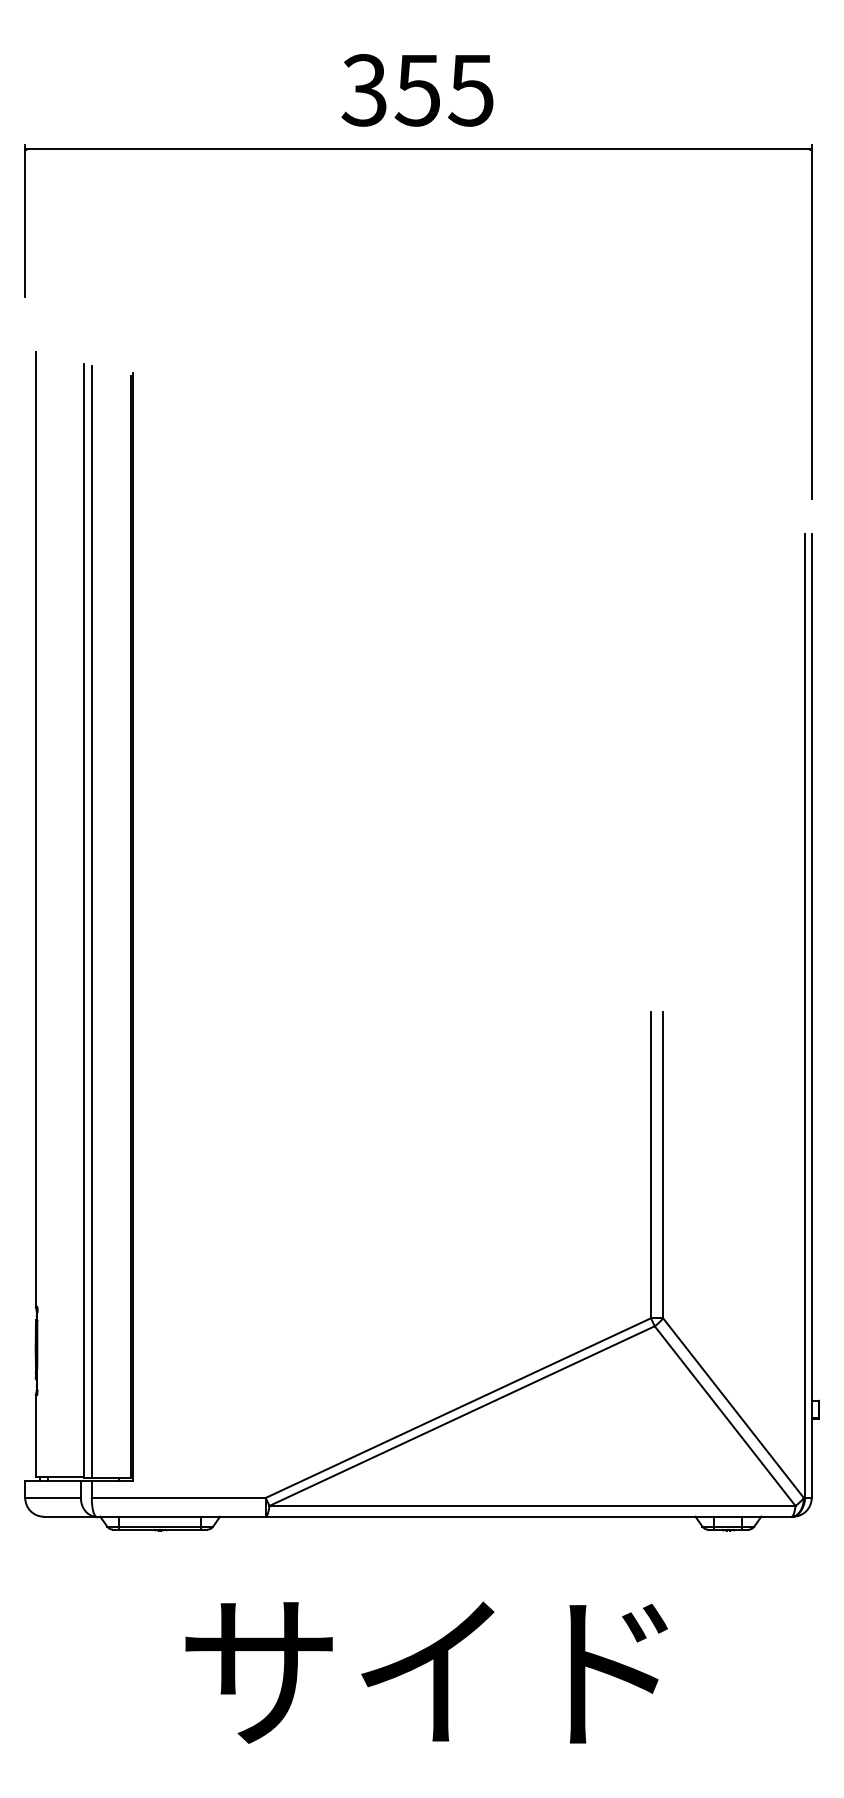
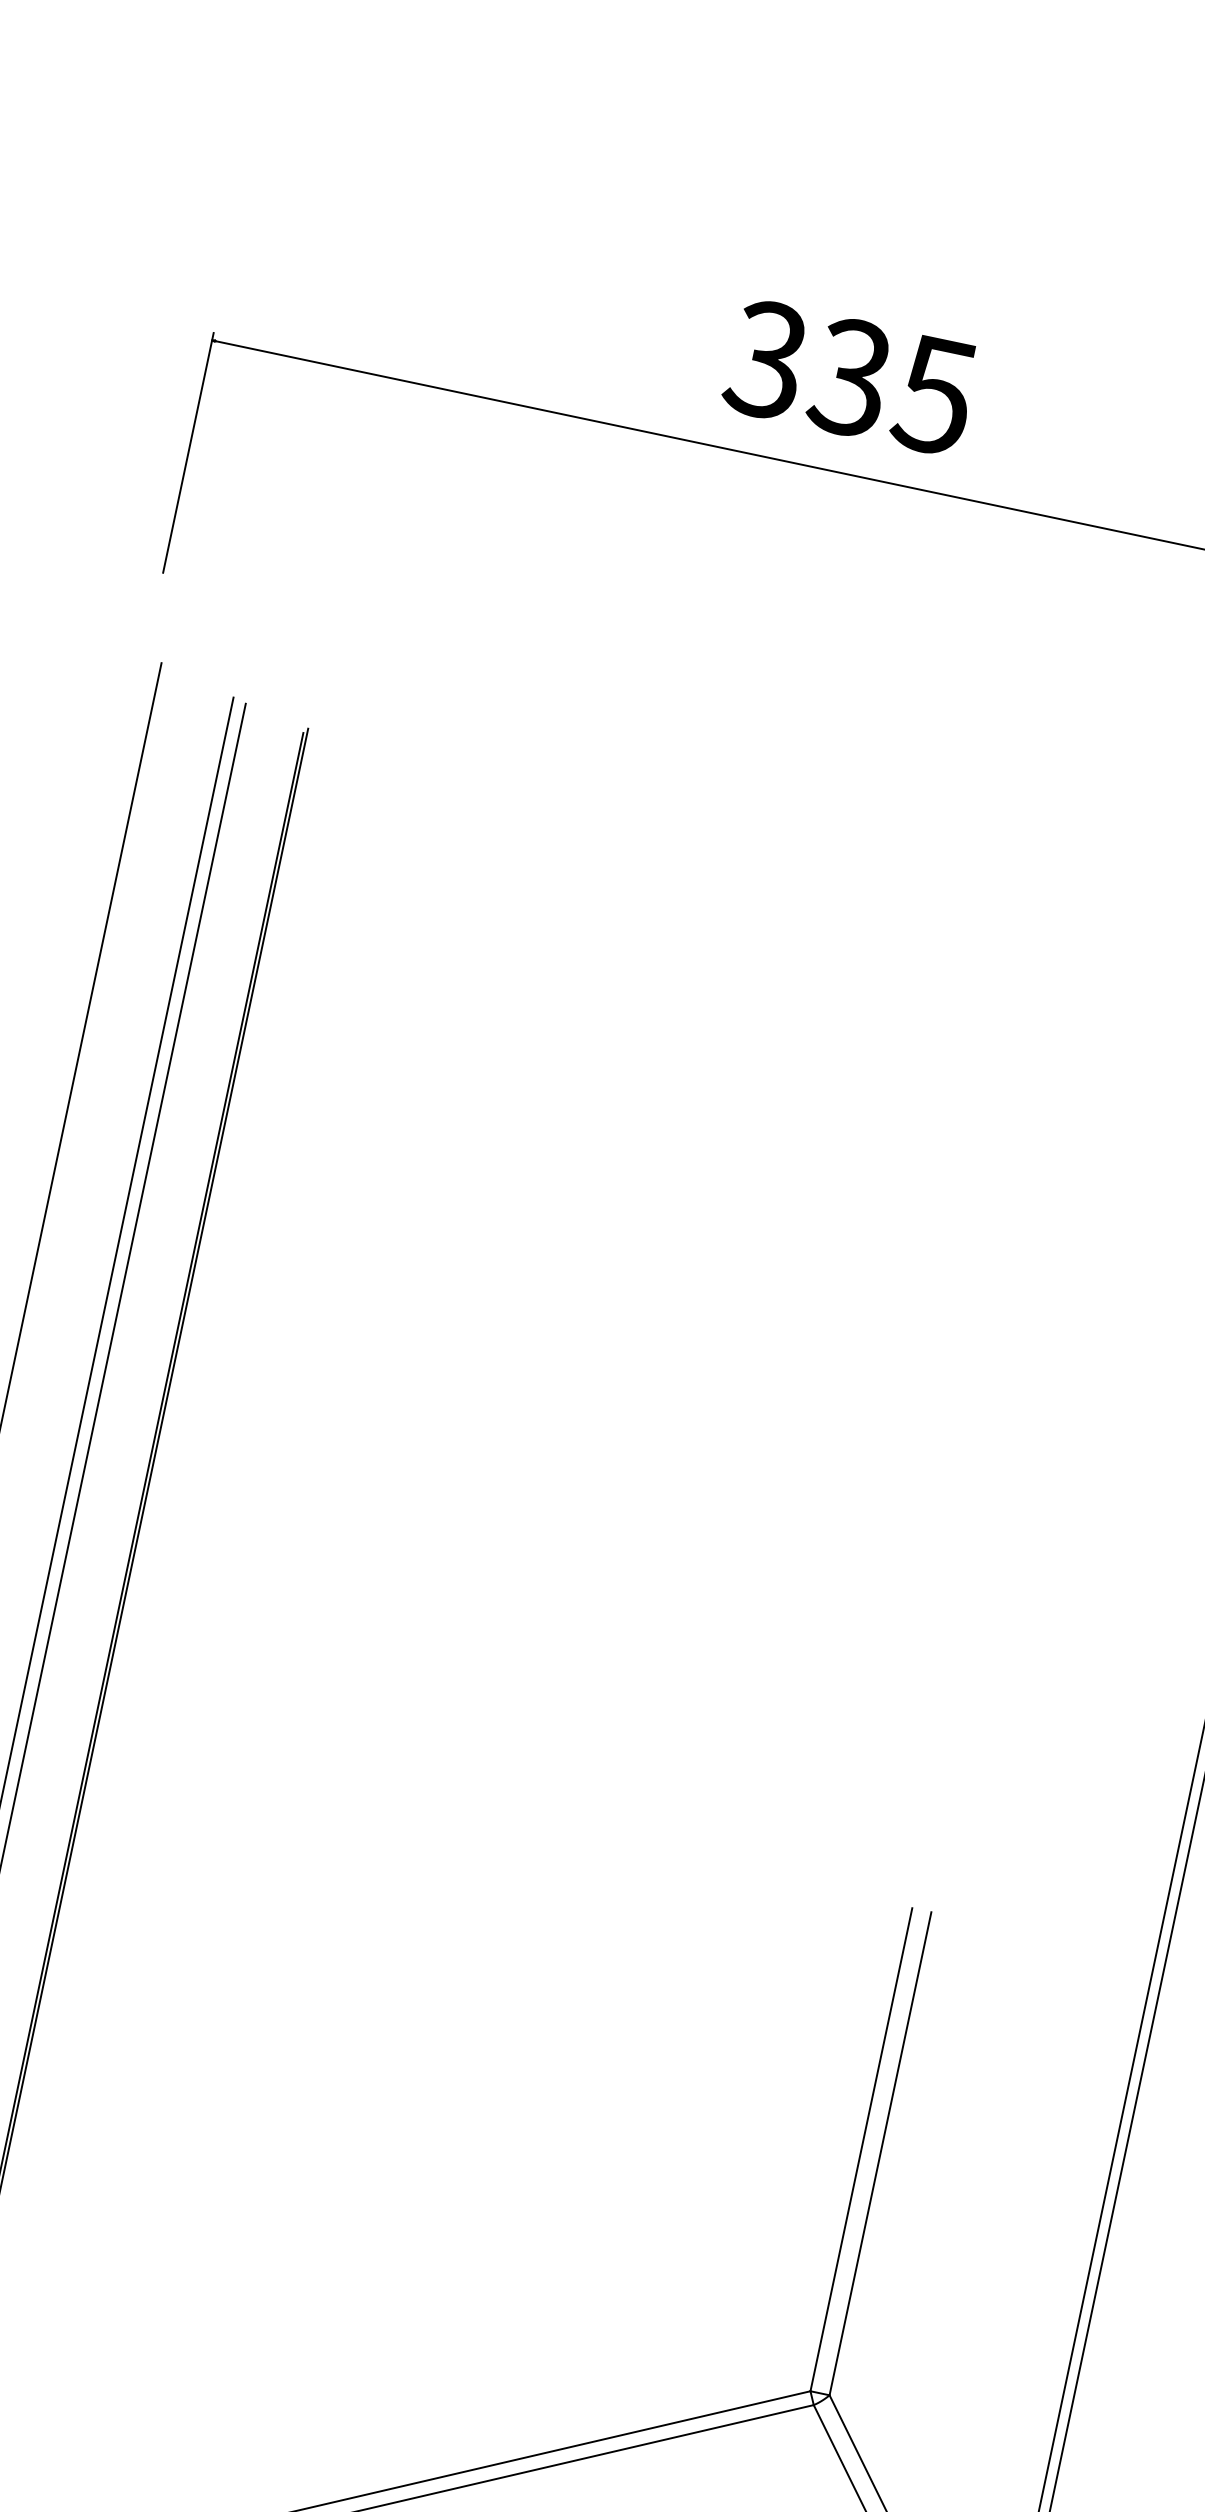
text: (416, 90) -> (848, 377), 355 -> 335

